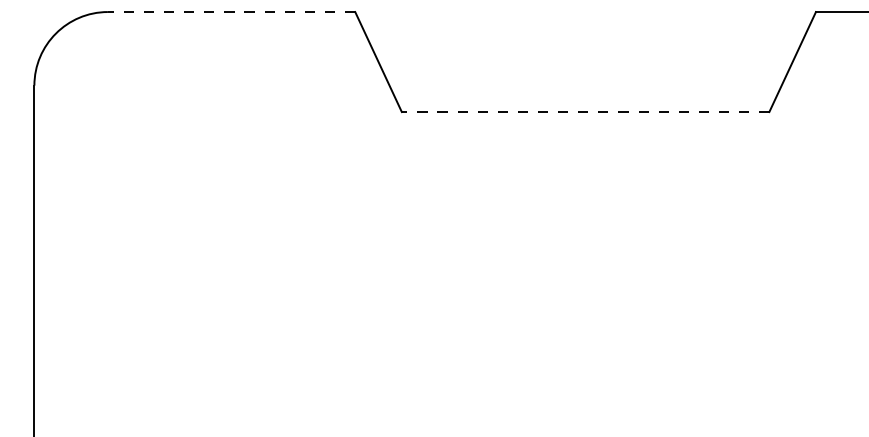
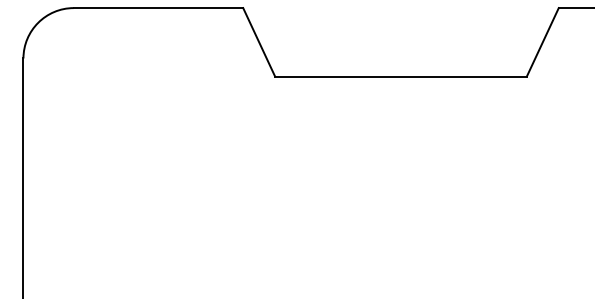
line: (231, 12) -> (158, 8), dashed -> solid
line: (586, 111) -> (401, 76), dashed -> solid

